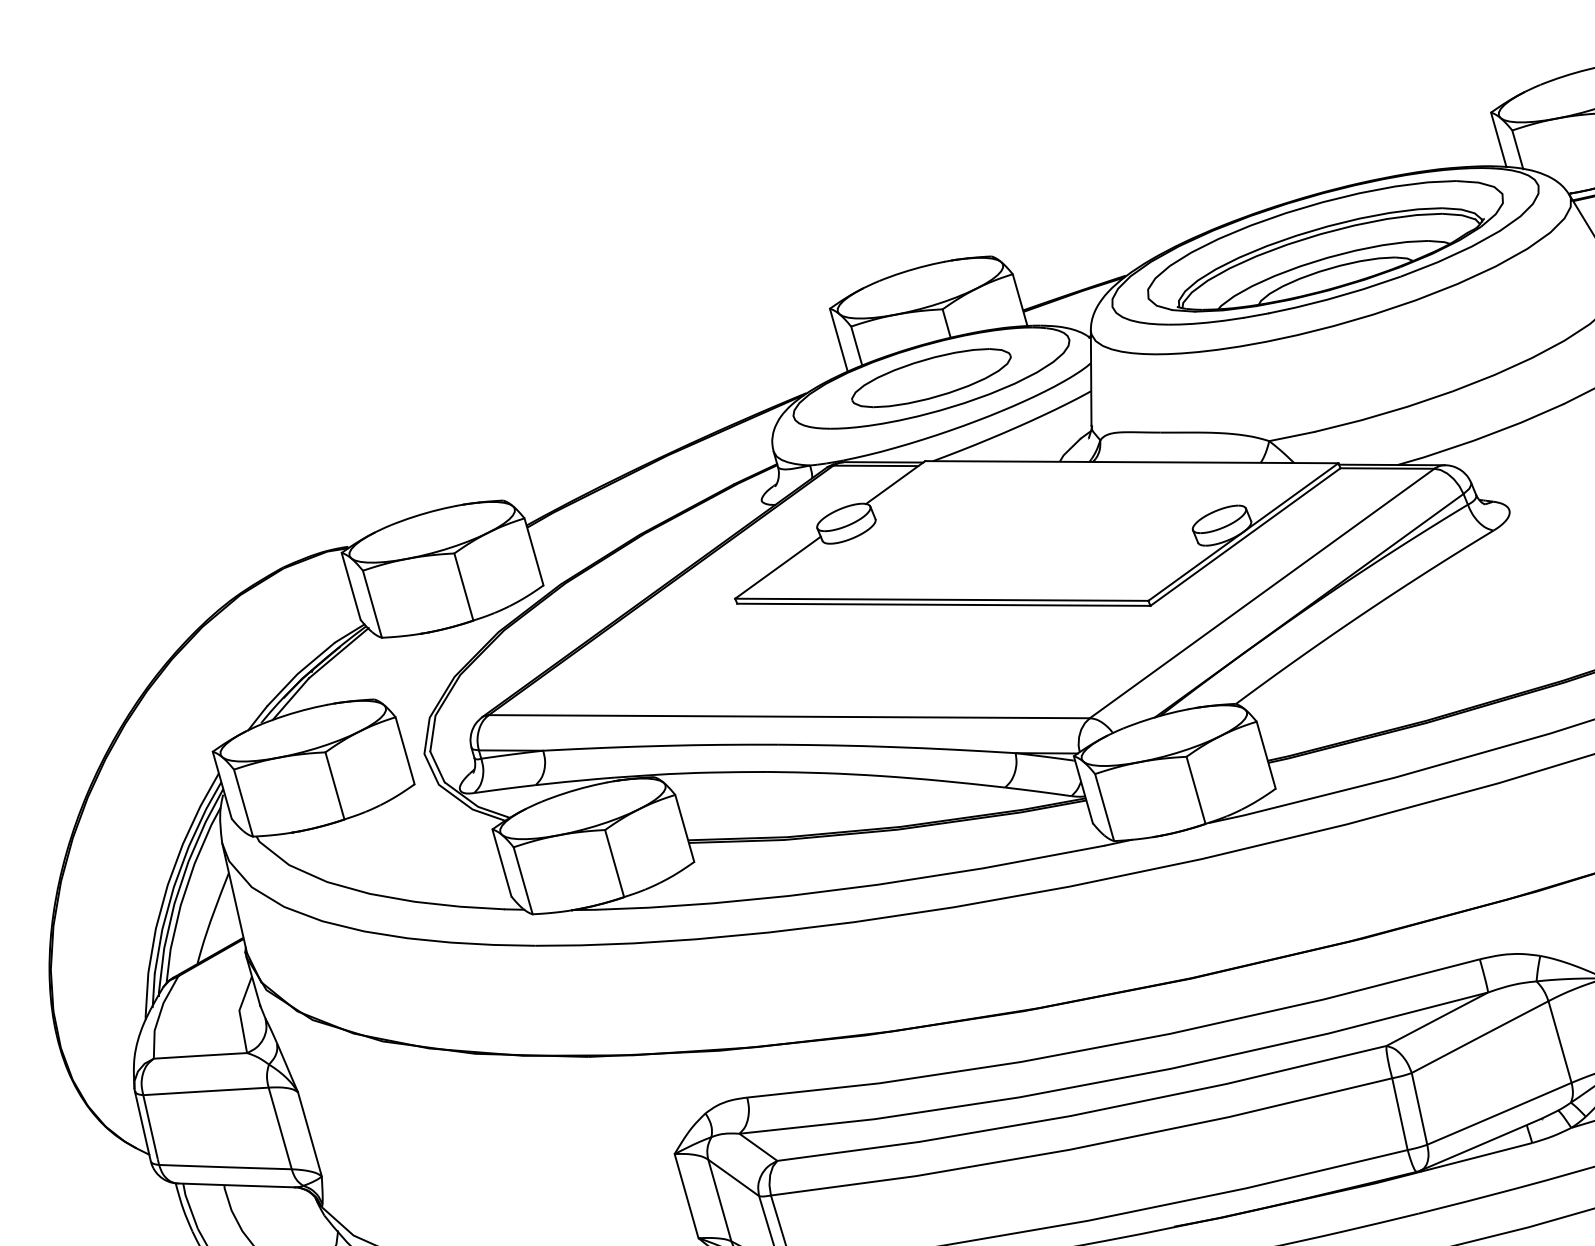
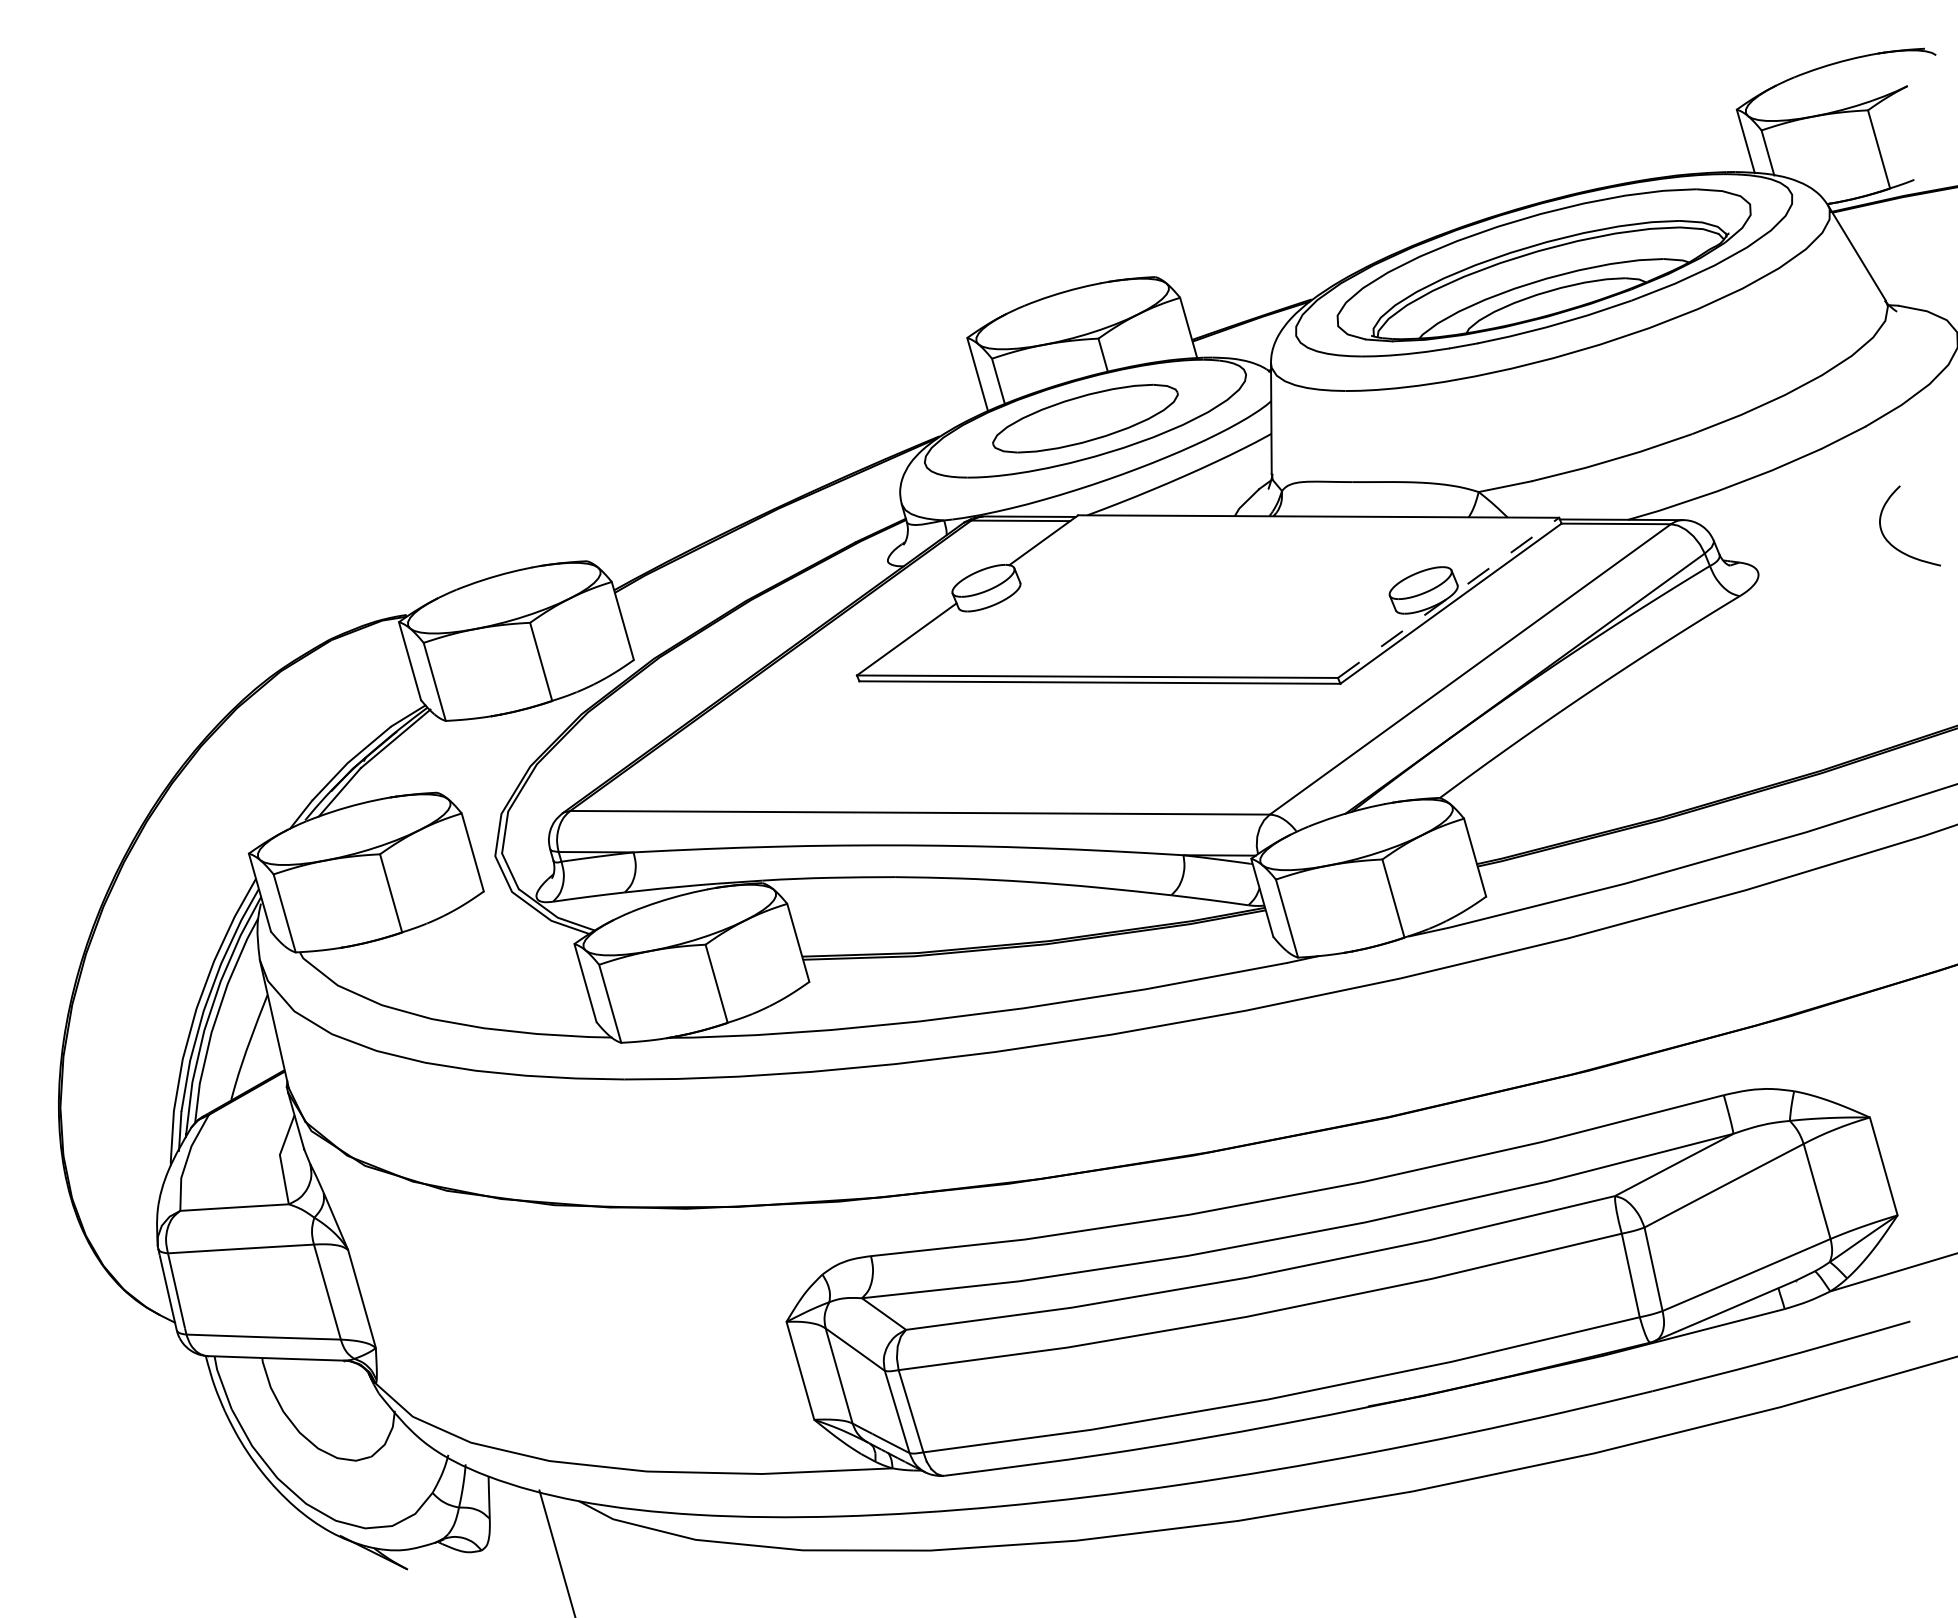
line: (1243, 531) -> (1448, 597), solid -> dashed

